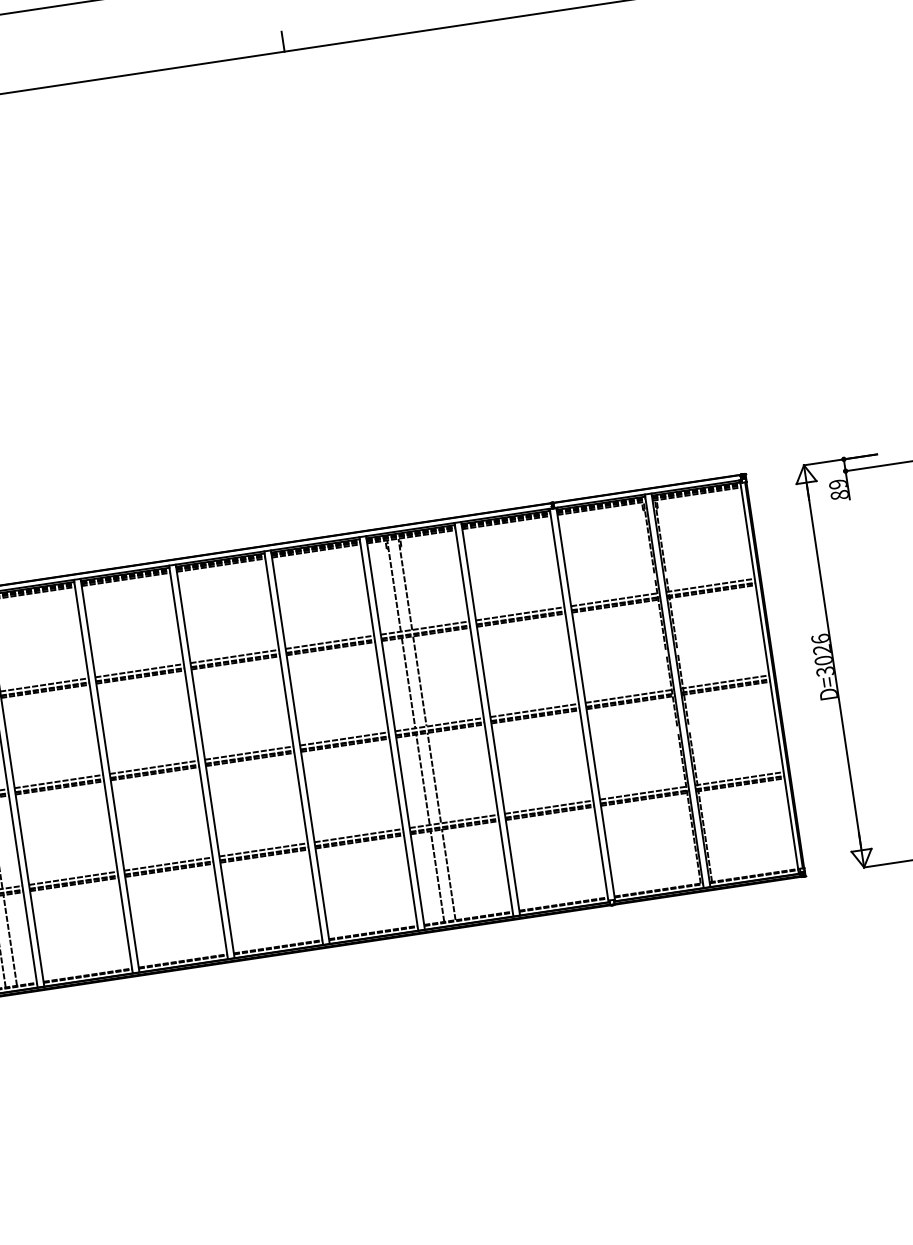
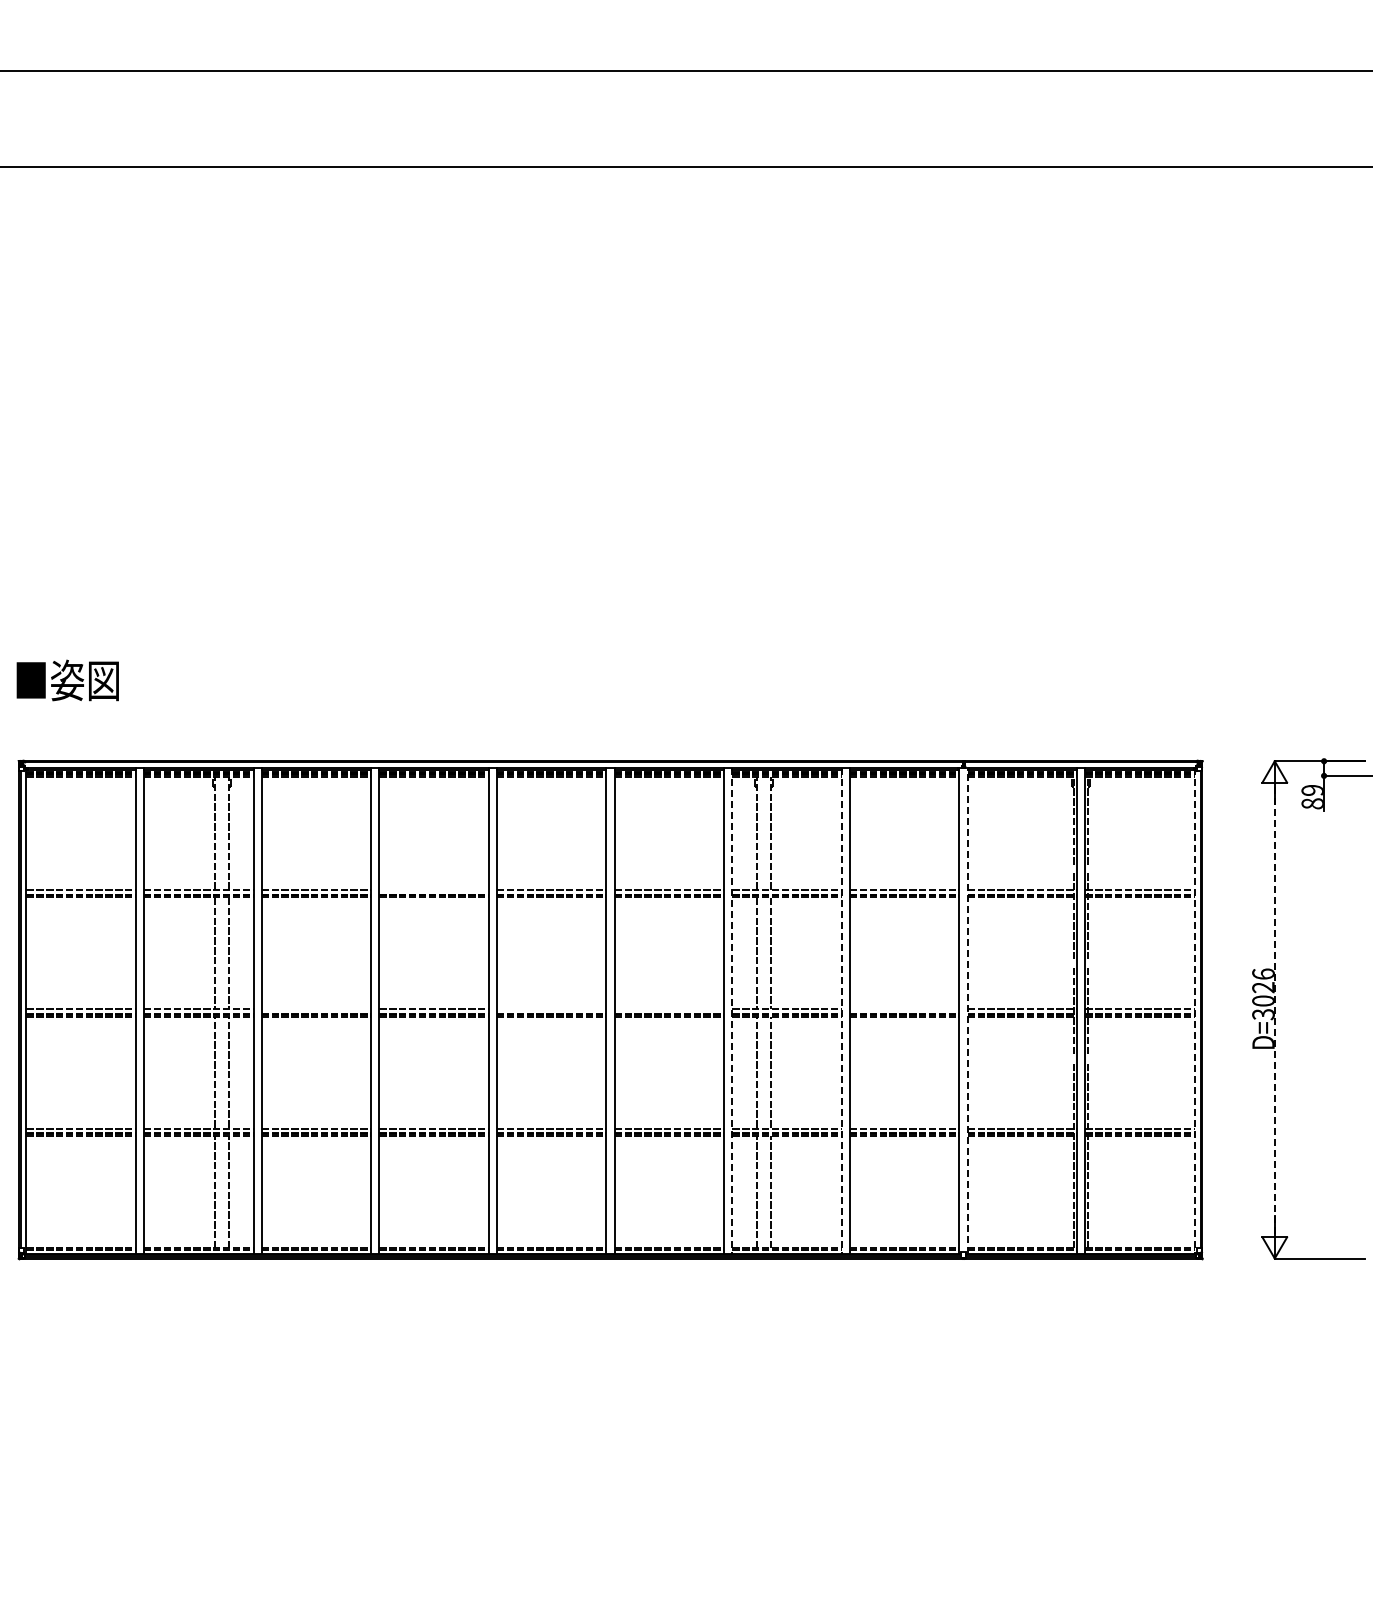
line: (283, 41) -> (721, 154), removed
line: (833, 666) -> (1274, 1009), solid -> dashed
line: (139, 670) -> (433, 889), removed
line: (769, 677) -> (1194, 1011), solid -> dashed
line: (585, 704) -> (967, 1010), solid -> dashed
line: (534, 710) -> (904, 1009), removed
line: (483, 720) -> (841, 1011), solid -> dashed
line: (395, 733) -> (732, 1011), solid -> dashed
line: (344, 739) -> (669, 1009), removed
line: (249, 753) -> (551, 1009), removed
line: (59, 781) -> (316, 1009), removed

